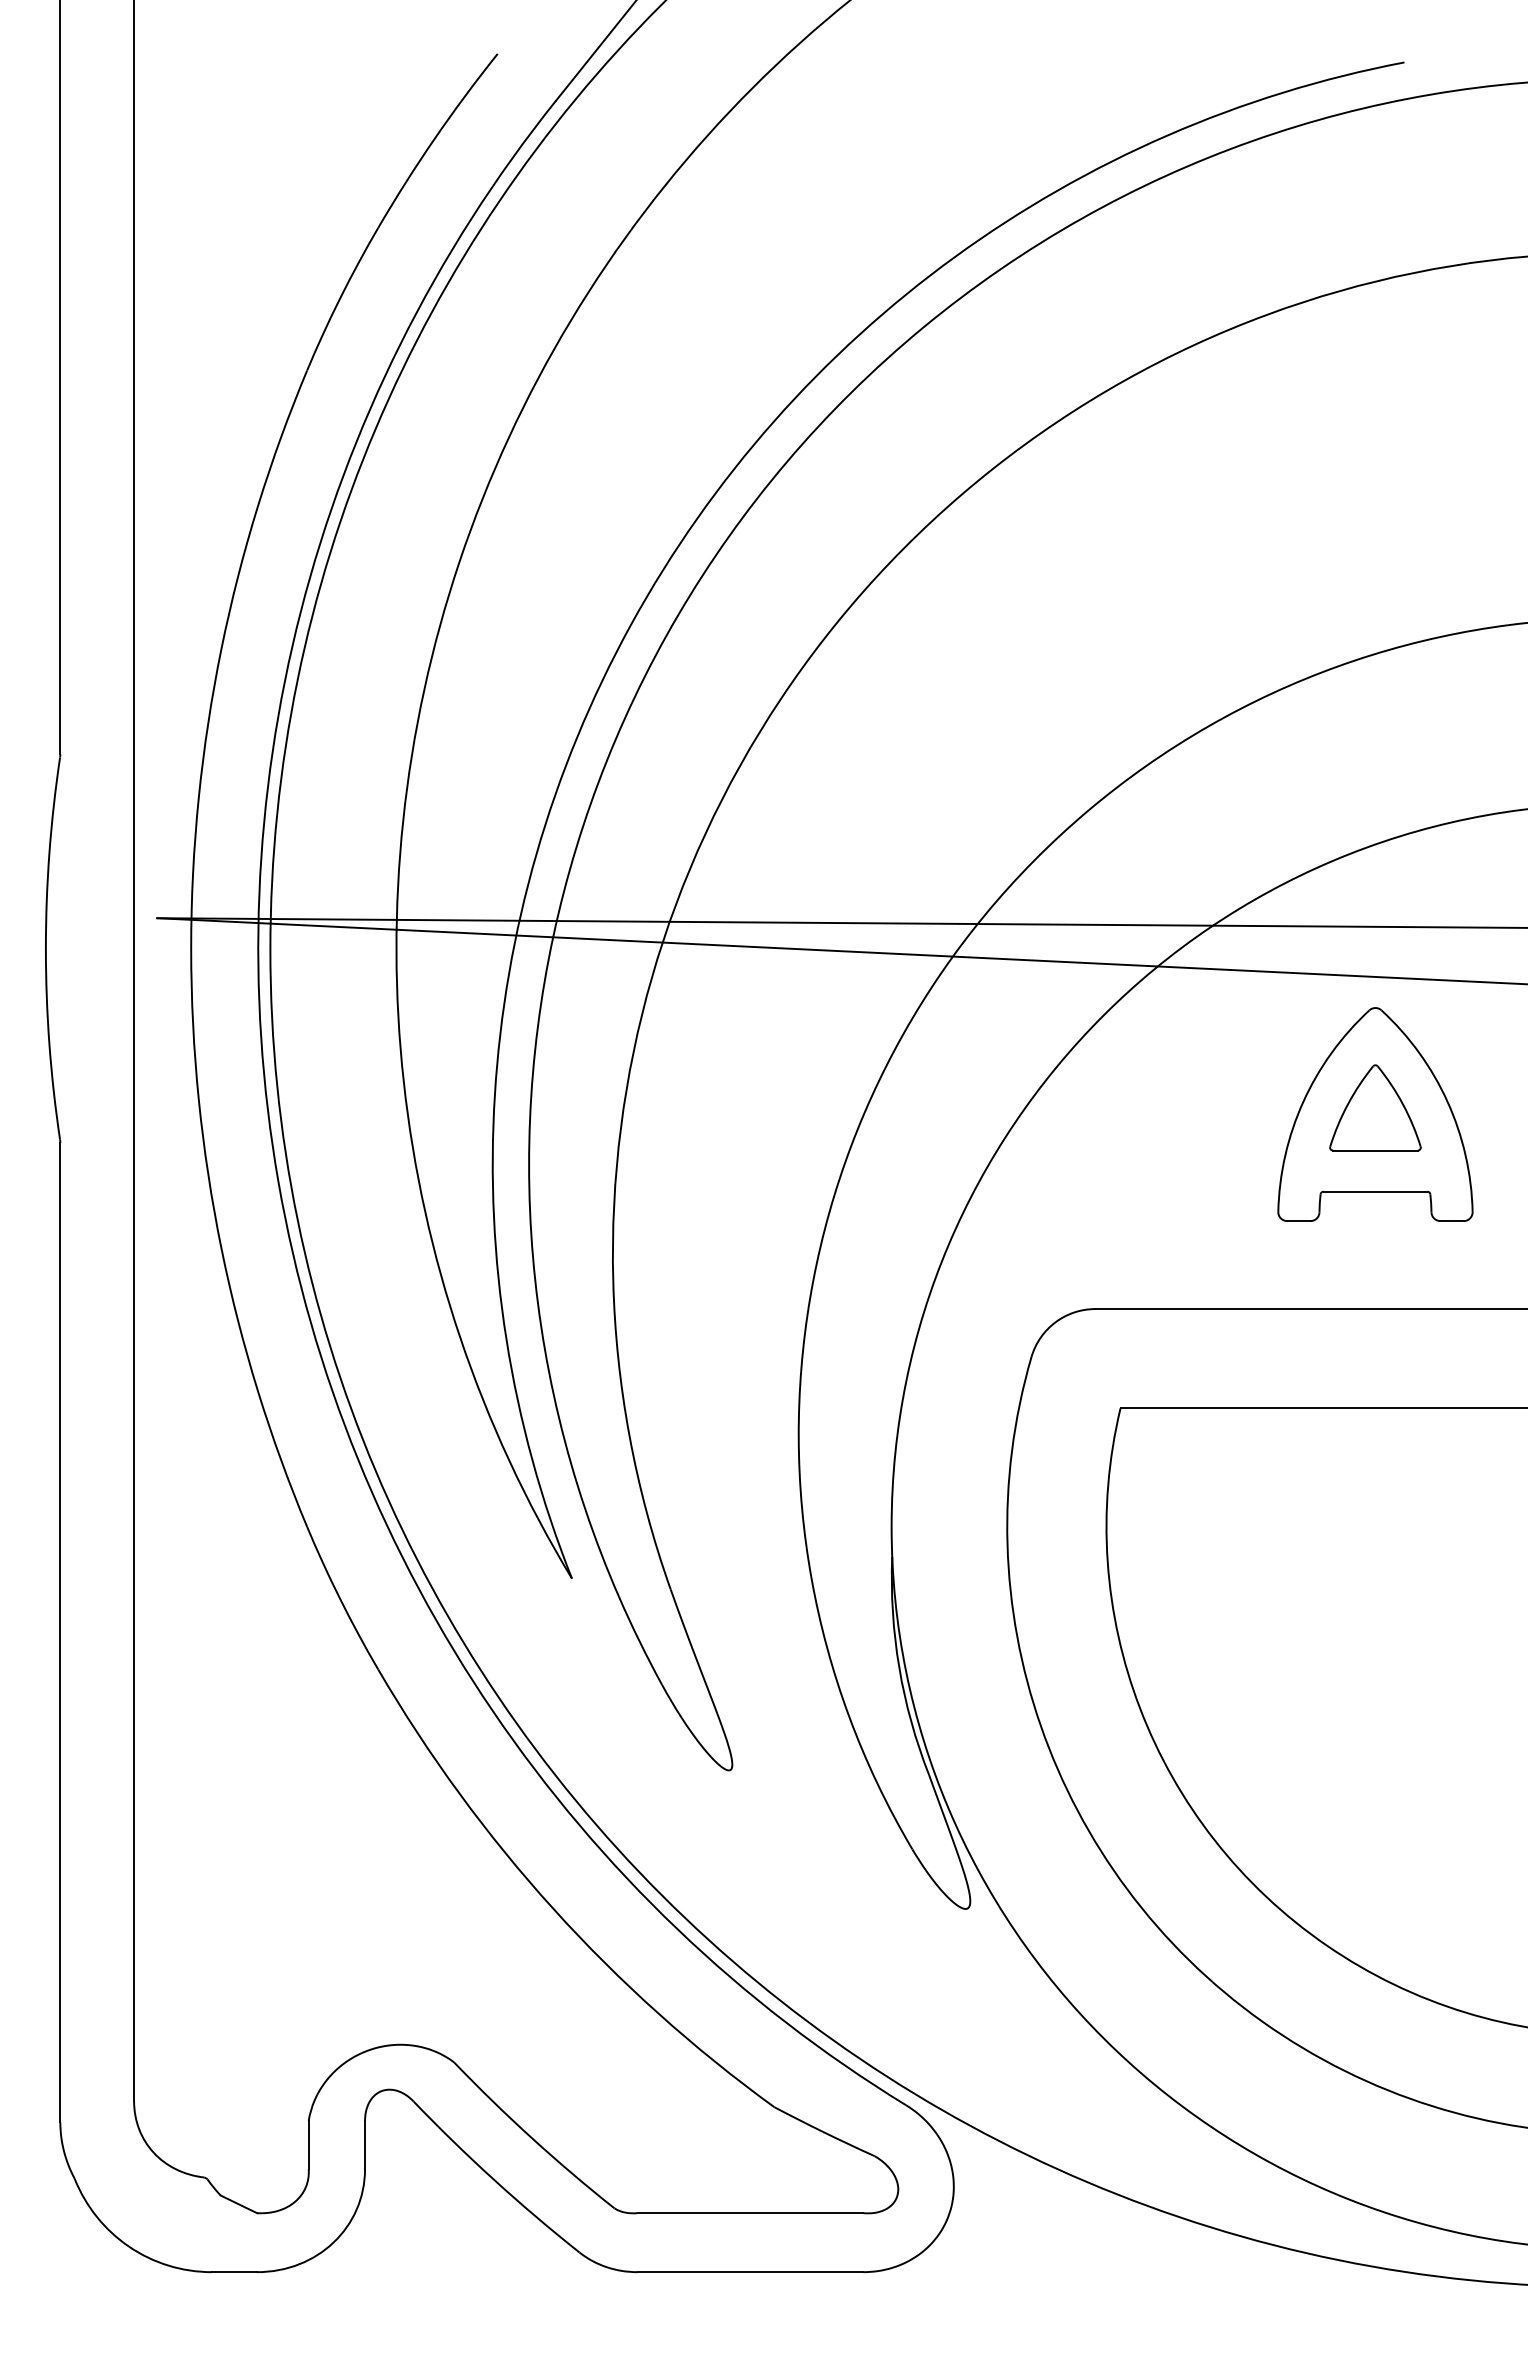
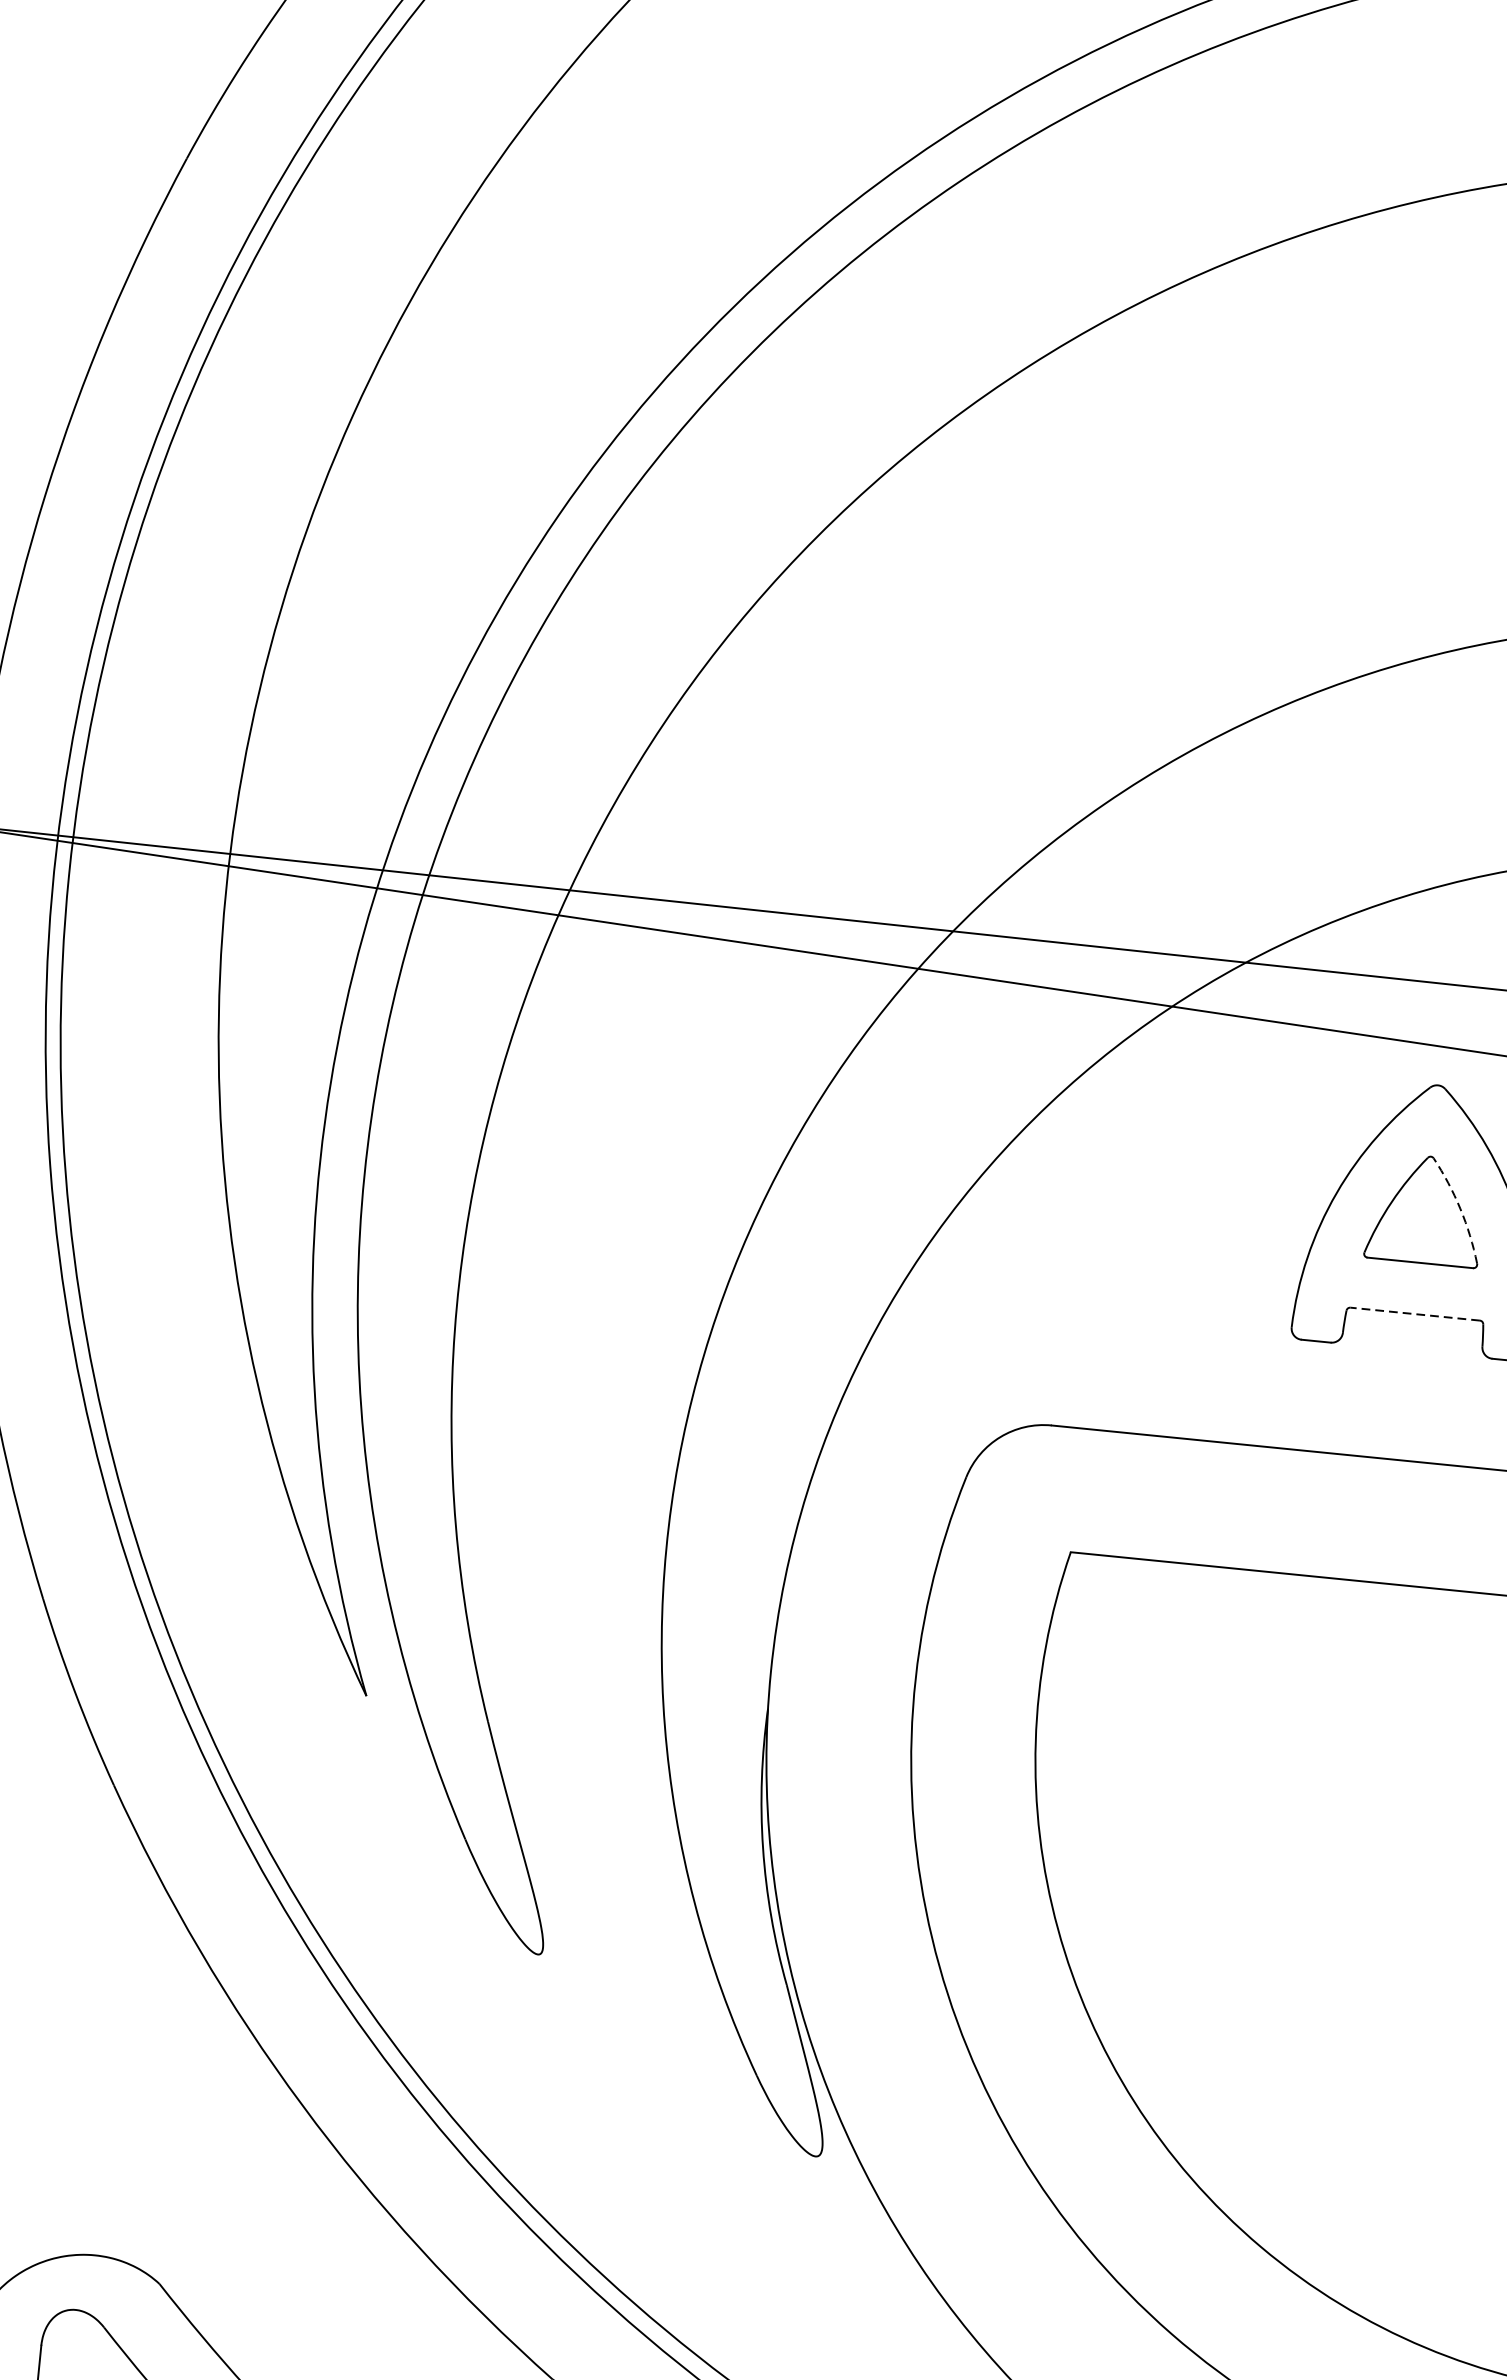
arc: (1403, 1104) -> (1460, 1209), solid -> dashed
line: (1375, 1191) -> (1415, 1313), solid -> dashed

